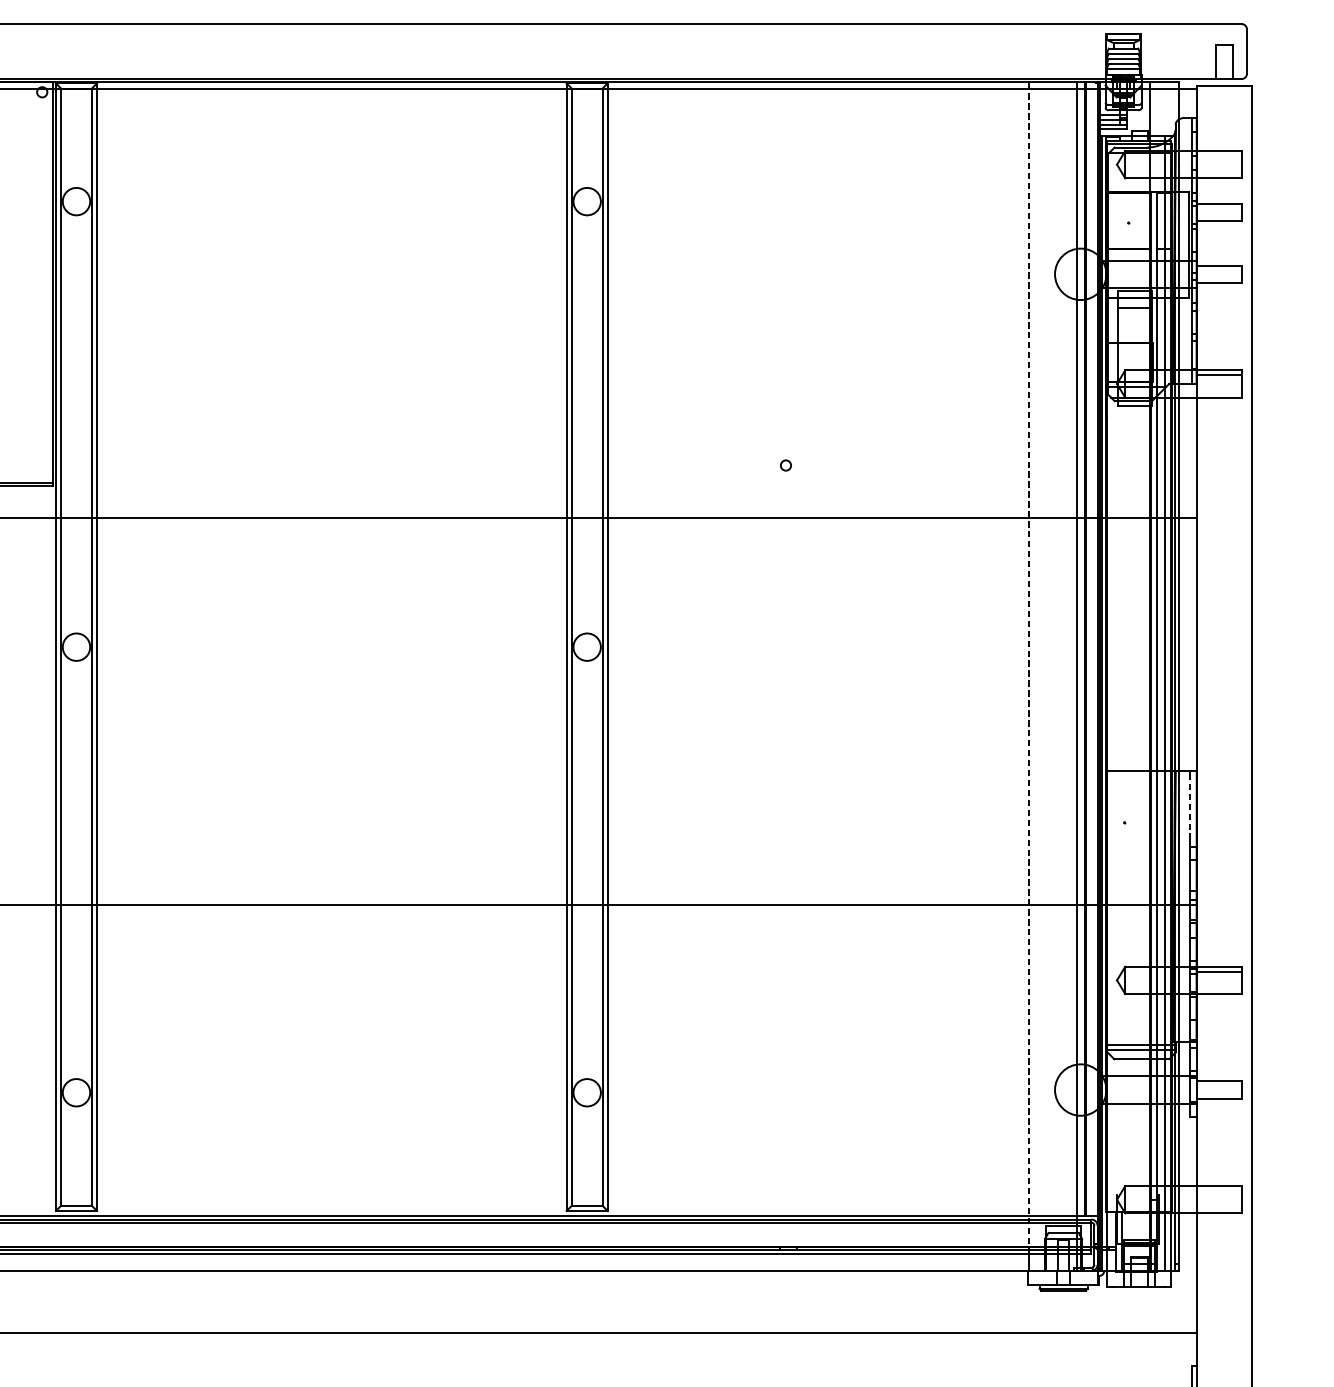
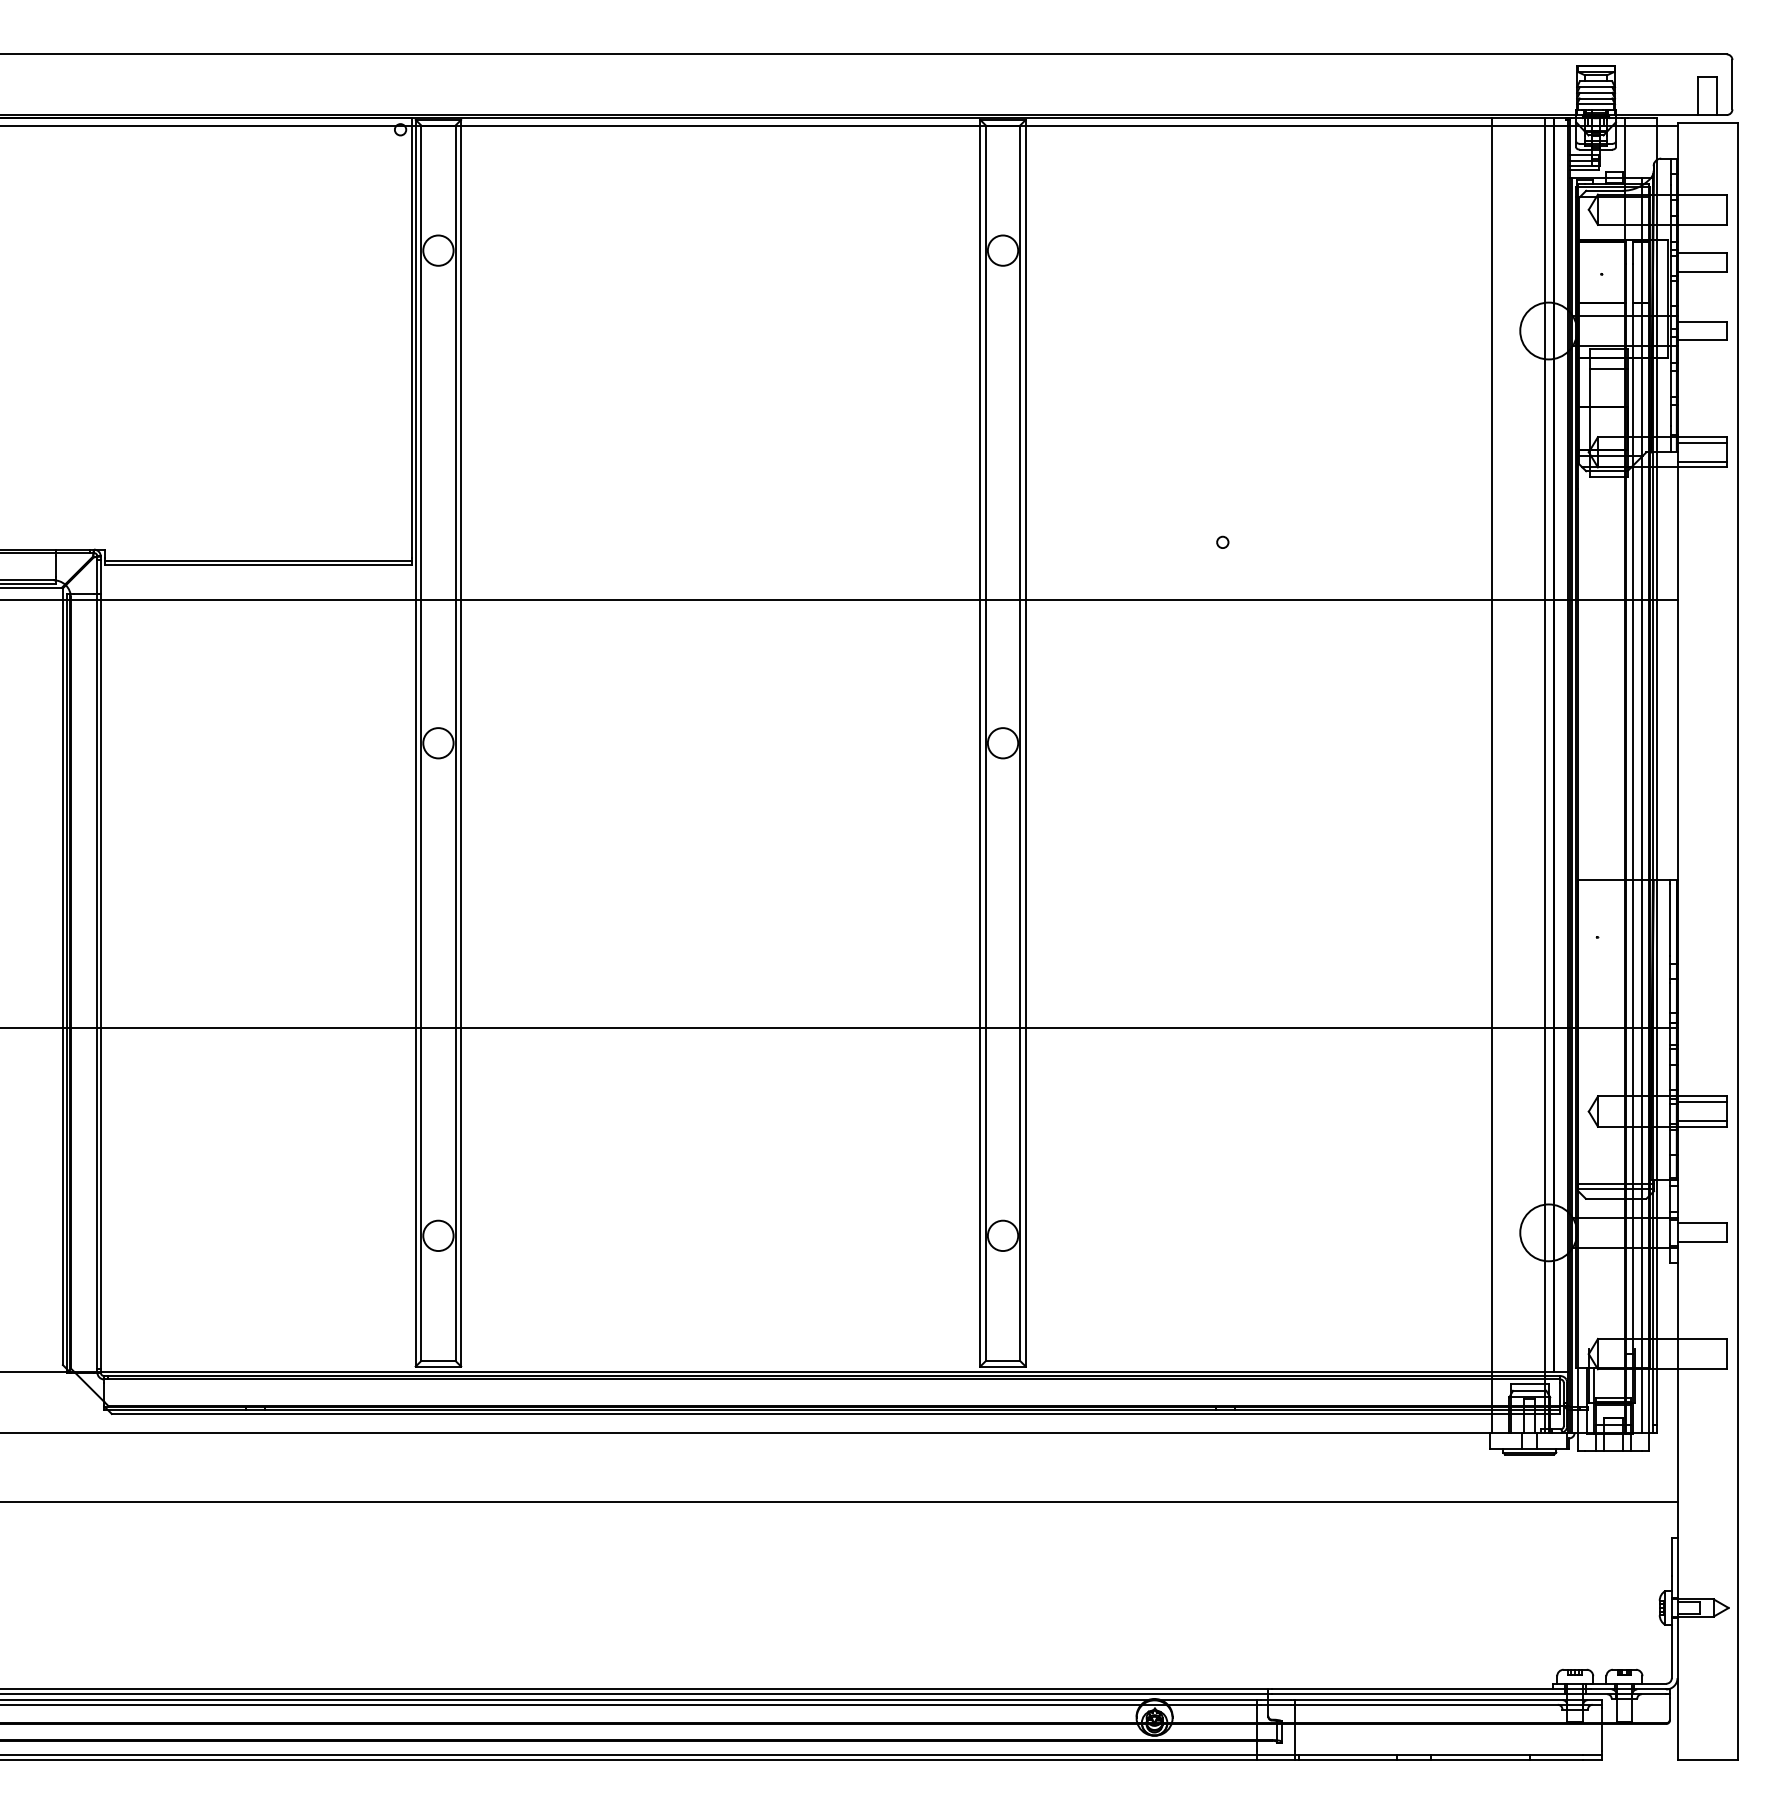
line: (1218, 392) -> (1701, 461), added
line: (1028, 668) -> (1491, 766), dashed -> solid
line: (1189, 807) -> (1669, 920), dashed -> solid
line: (1218, 989) -> (1701, 1121), added

